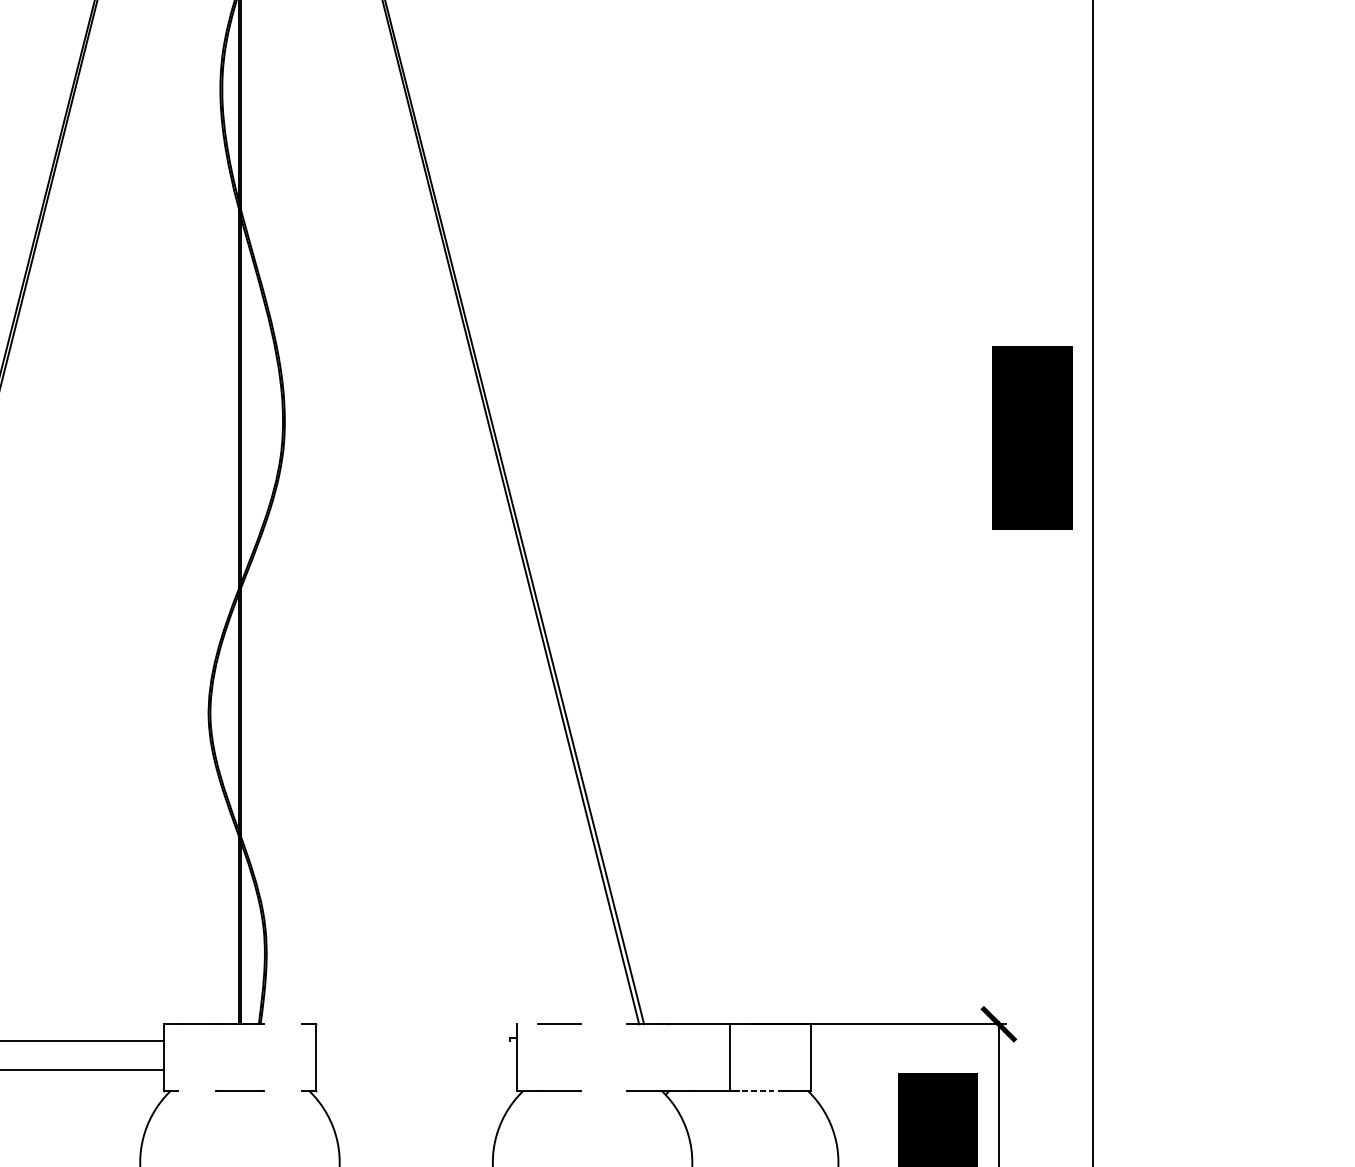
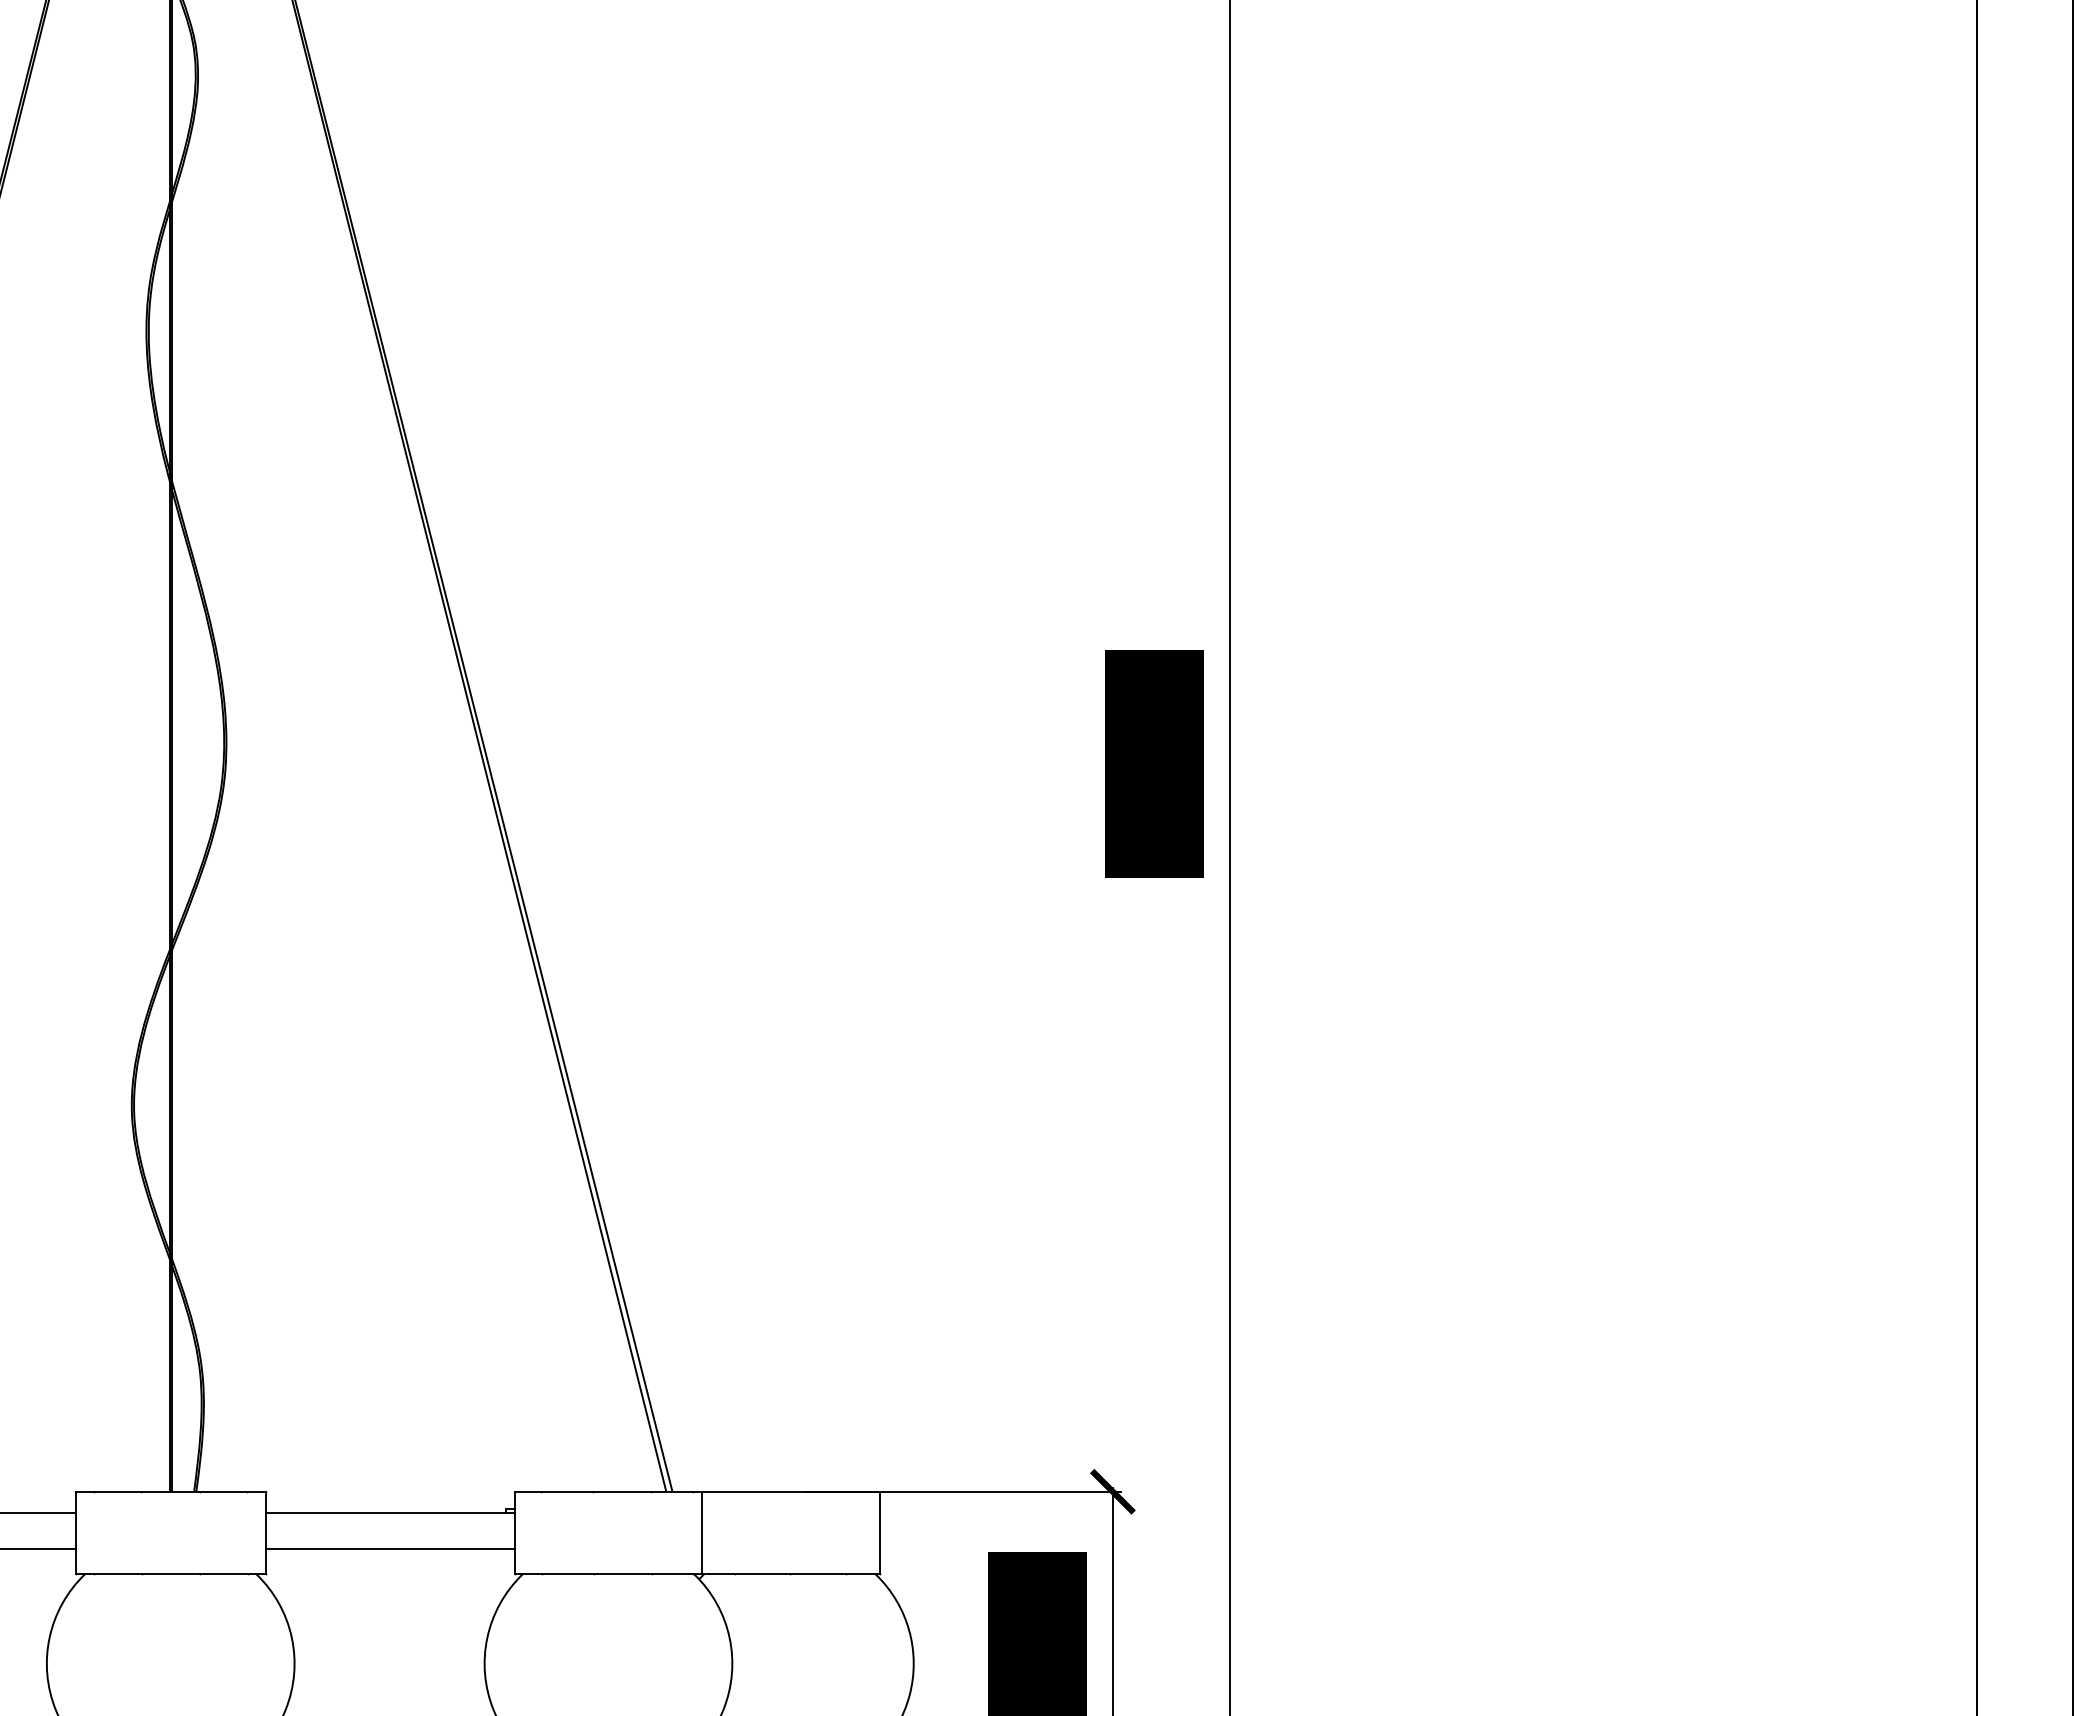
line: (282, 1024) -> (223, 1491), added
line: (527, 1024) -> (527, 1491), added
line: (603, 1024) -> (622, 1491), added
line: (416, 1040) -> (389, 1512), added
line: (730, 1057) -> (702, 1532), moved
line: (416, 1069) -> (389, 1548), added
line: (197, 1090) -> (117, 1574), added
line: (282, 1090) -> (223, 1574), added
line: (603, 1090) -> (622, 1574), added
line: (760, 1090) -> (817, 1574), dashed -> solid

